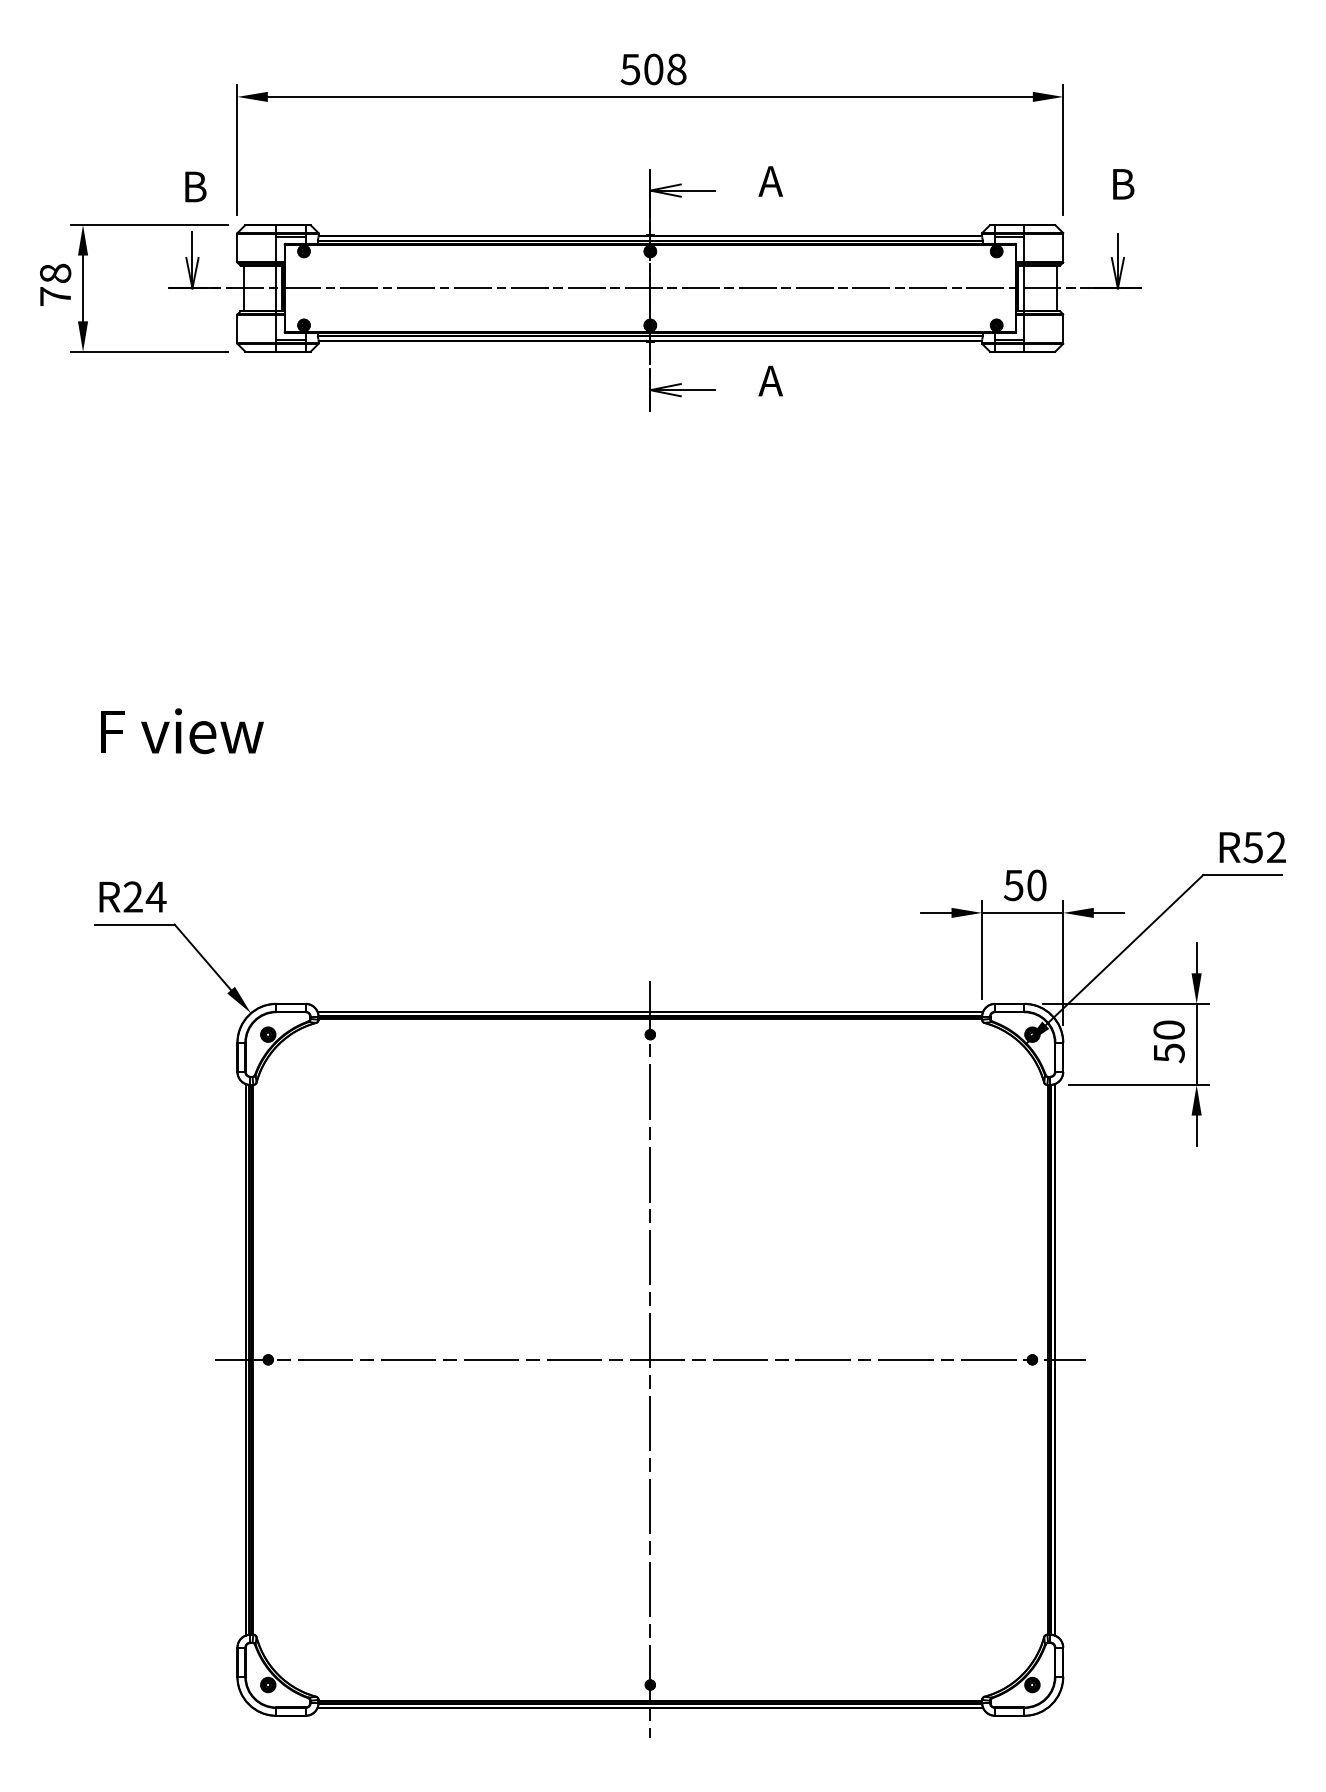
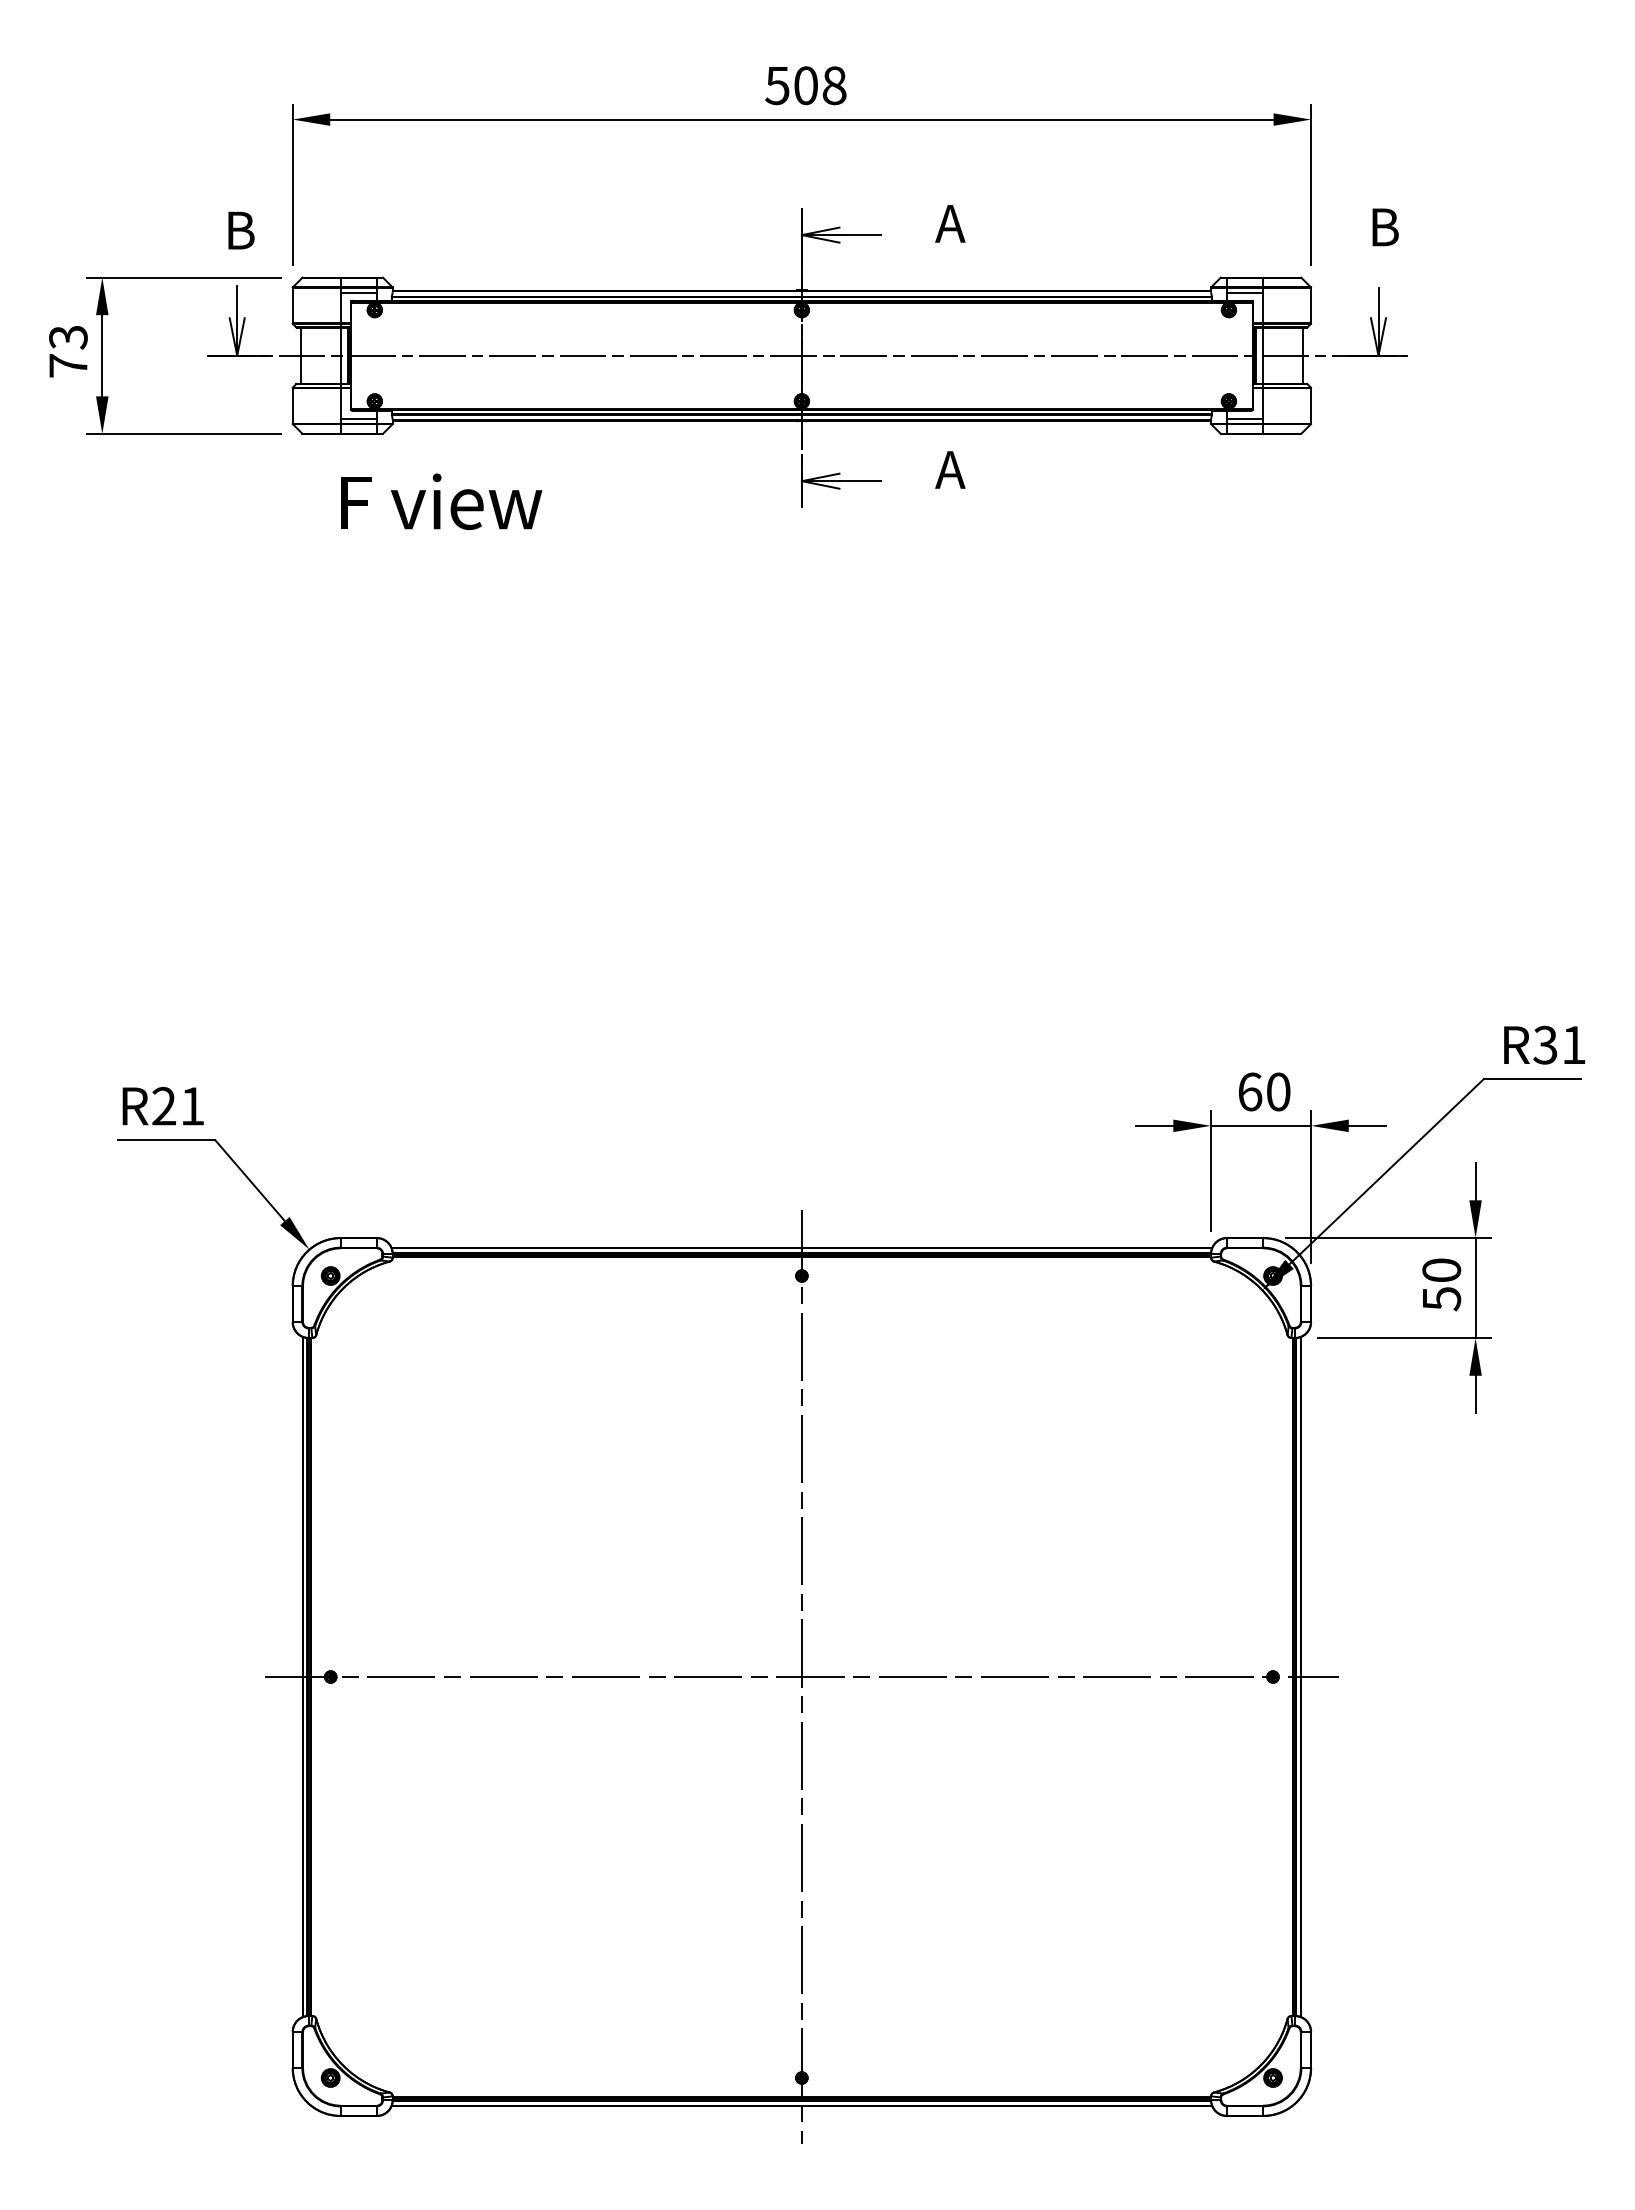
text: (55, 273) -> (68, 337), 78 -> 73
text: (182, 730) -> (441, 501), moved
text: (1264, 846) -> (1559, 1044), R52 -> R31
text: (1013, 885) -> (1249, 1091), 50 -> 60
text: (156, 897) -> (192, 1106), R24 -> R21

